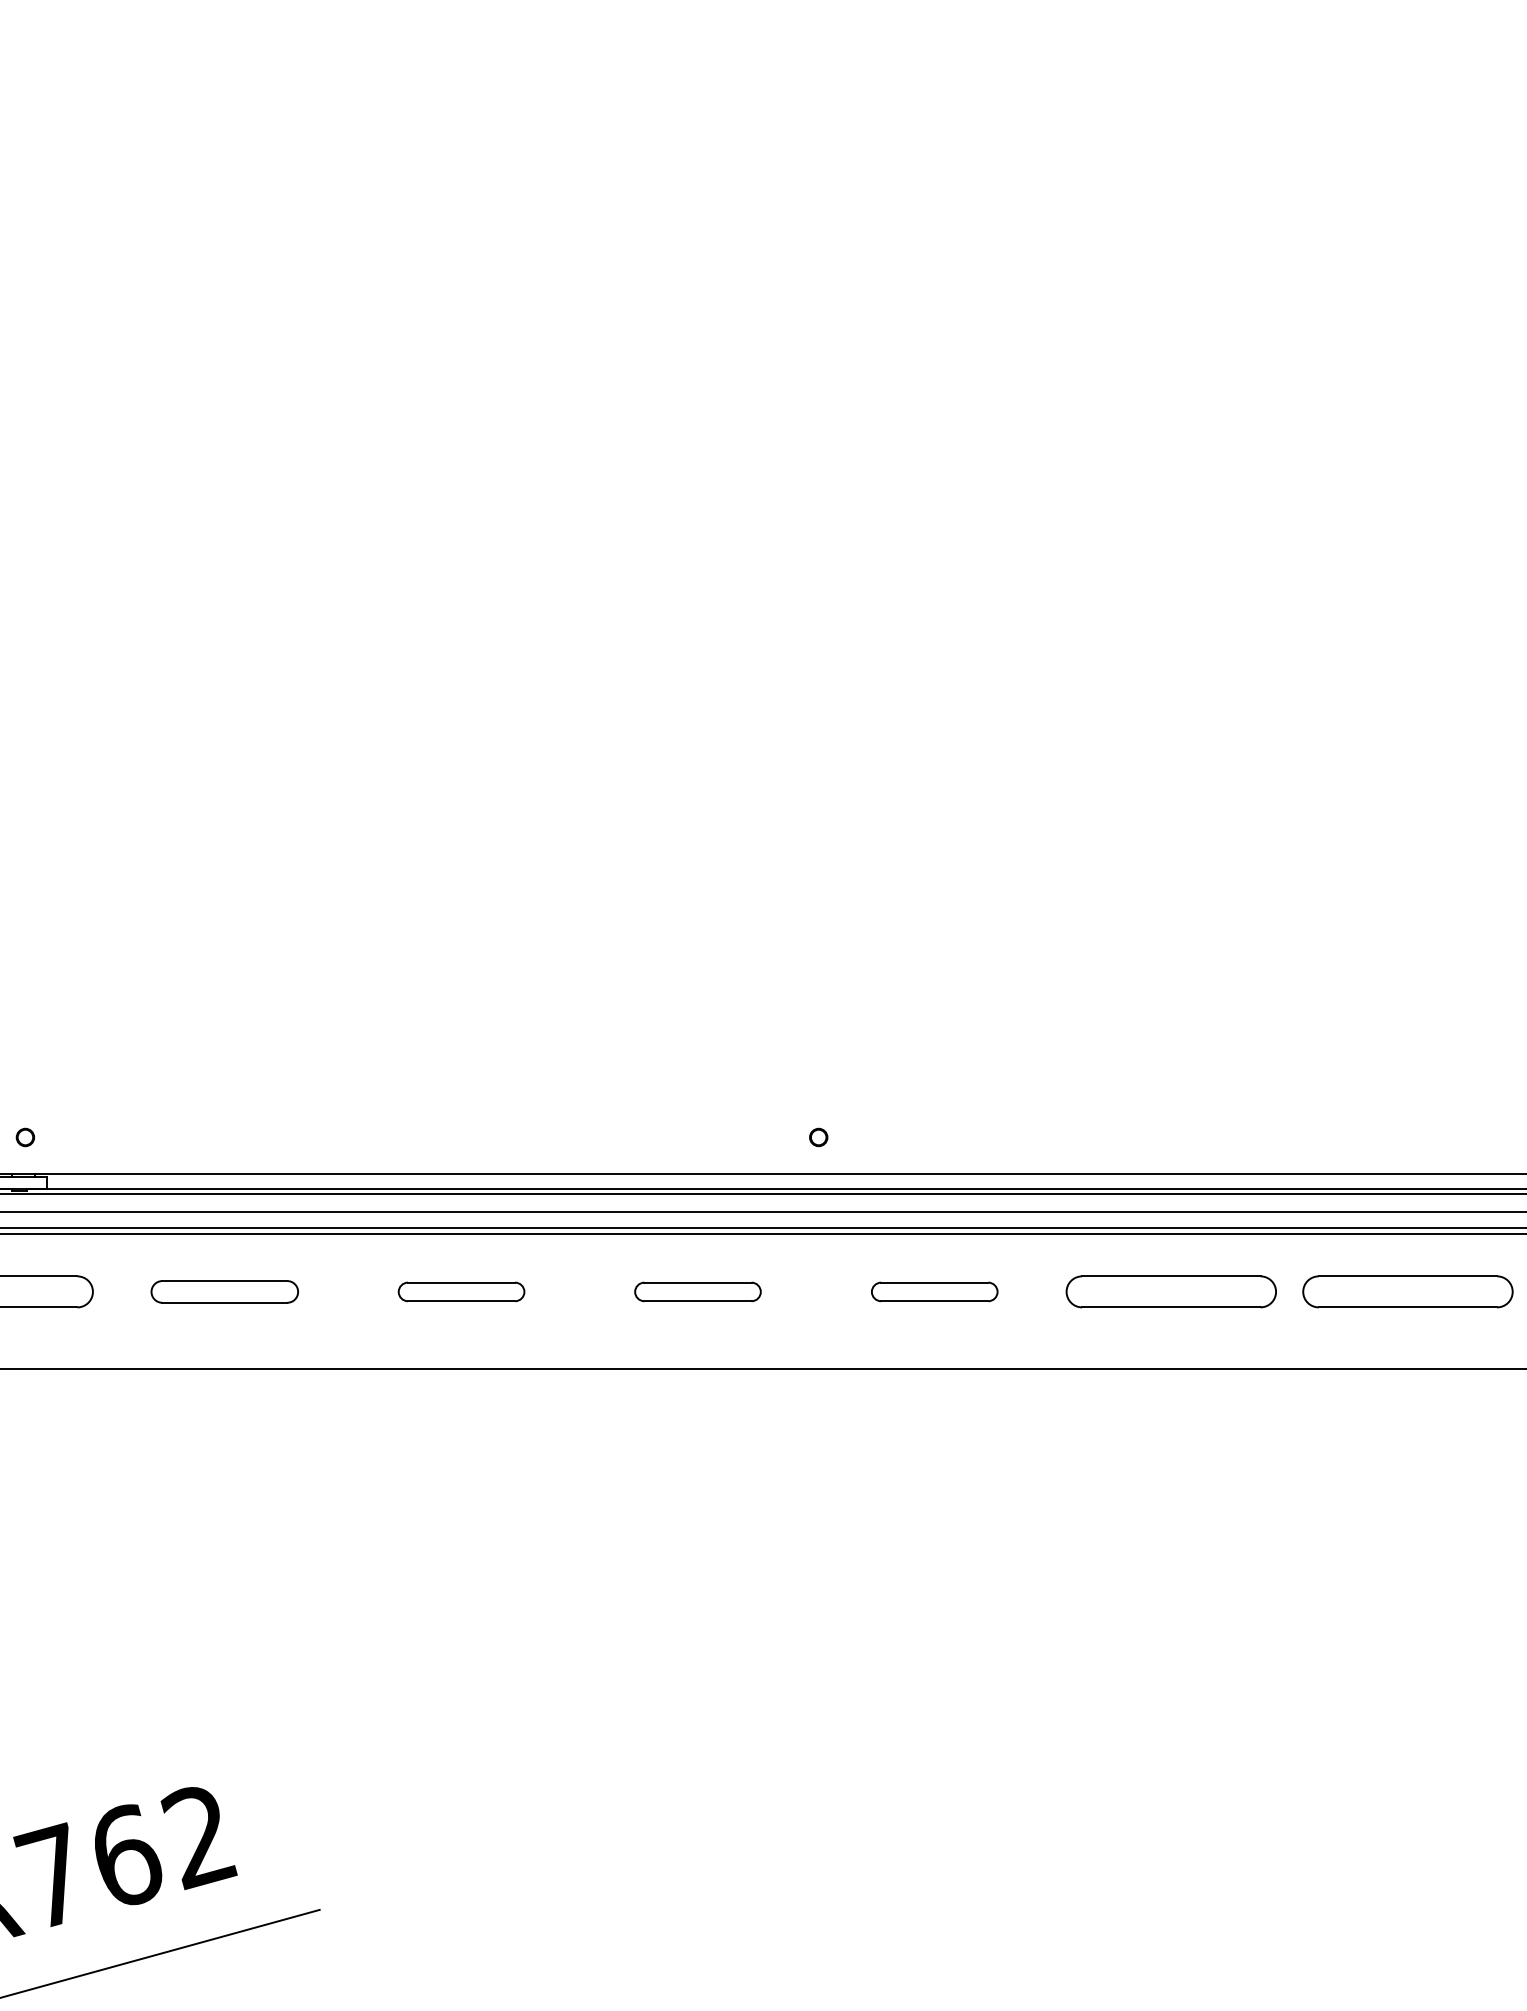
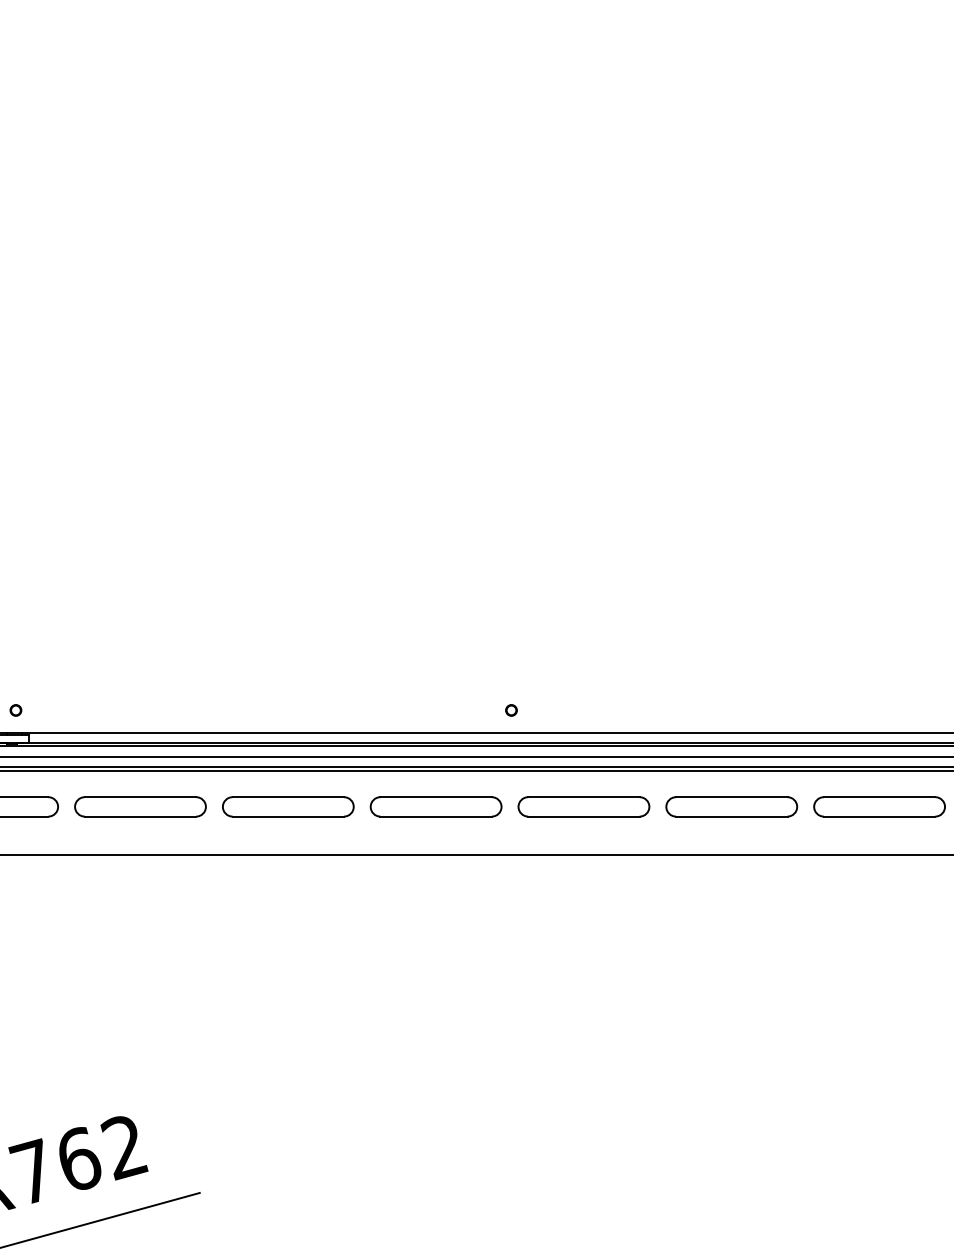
part: (224, 1291) -> (140, 806), size x1.43
part: (461, 1291) -> (288, 806), size x1.67
part: (697, 1291) -> (435, 806), size x1.67
part: (933, 1291) -> (583, 806), size x1.67

